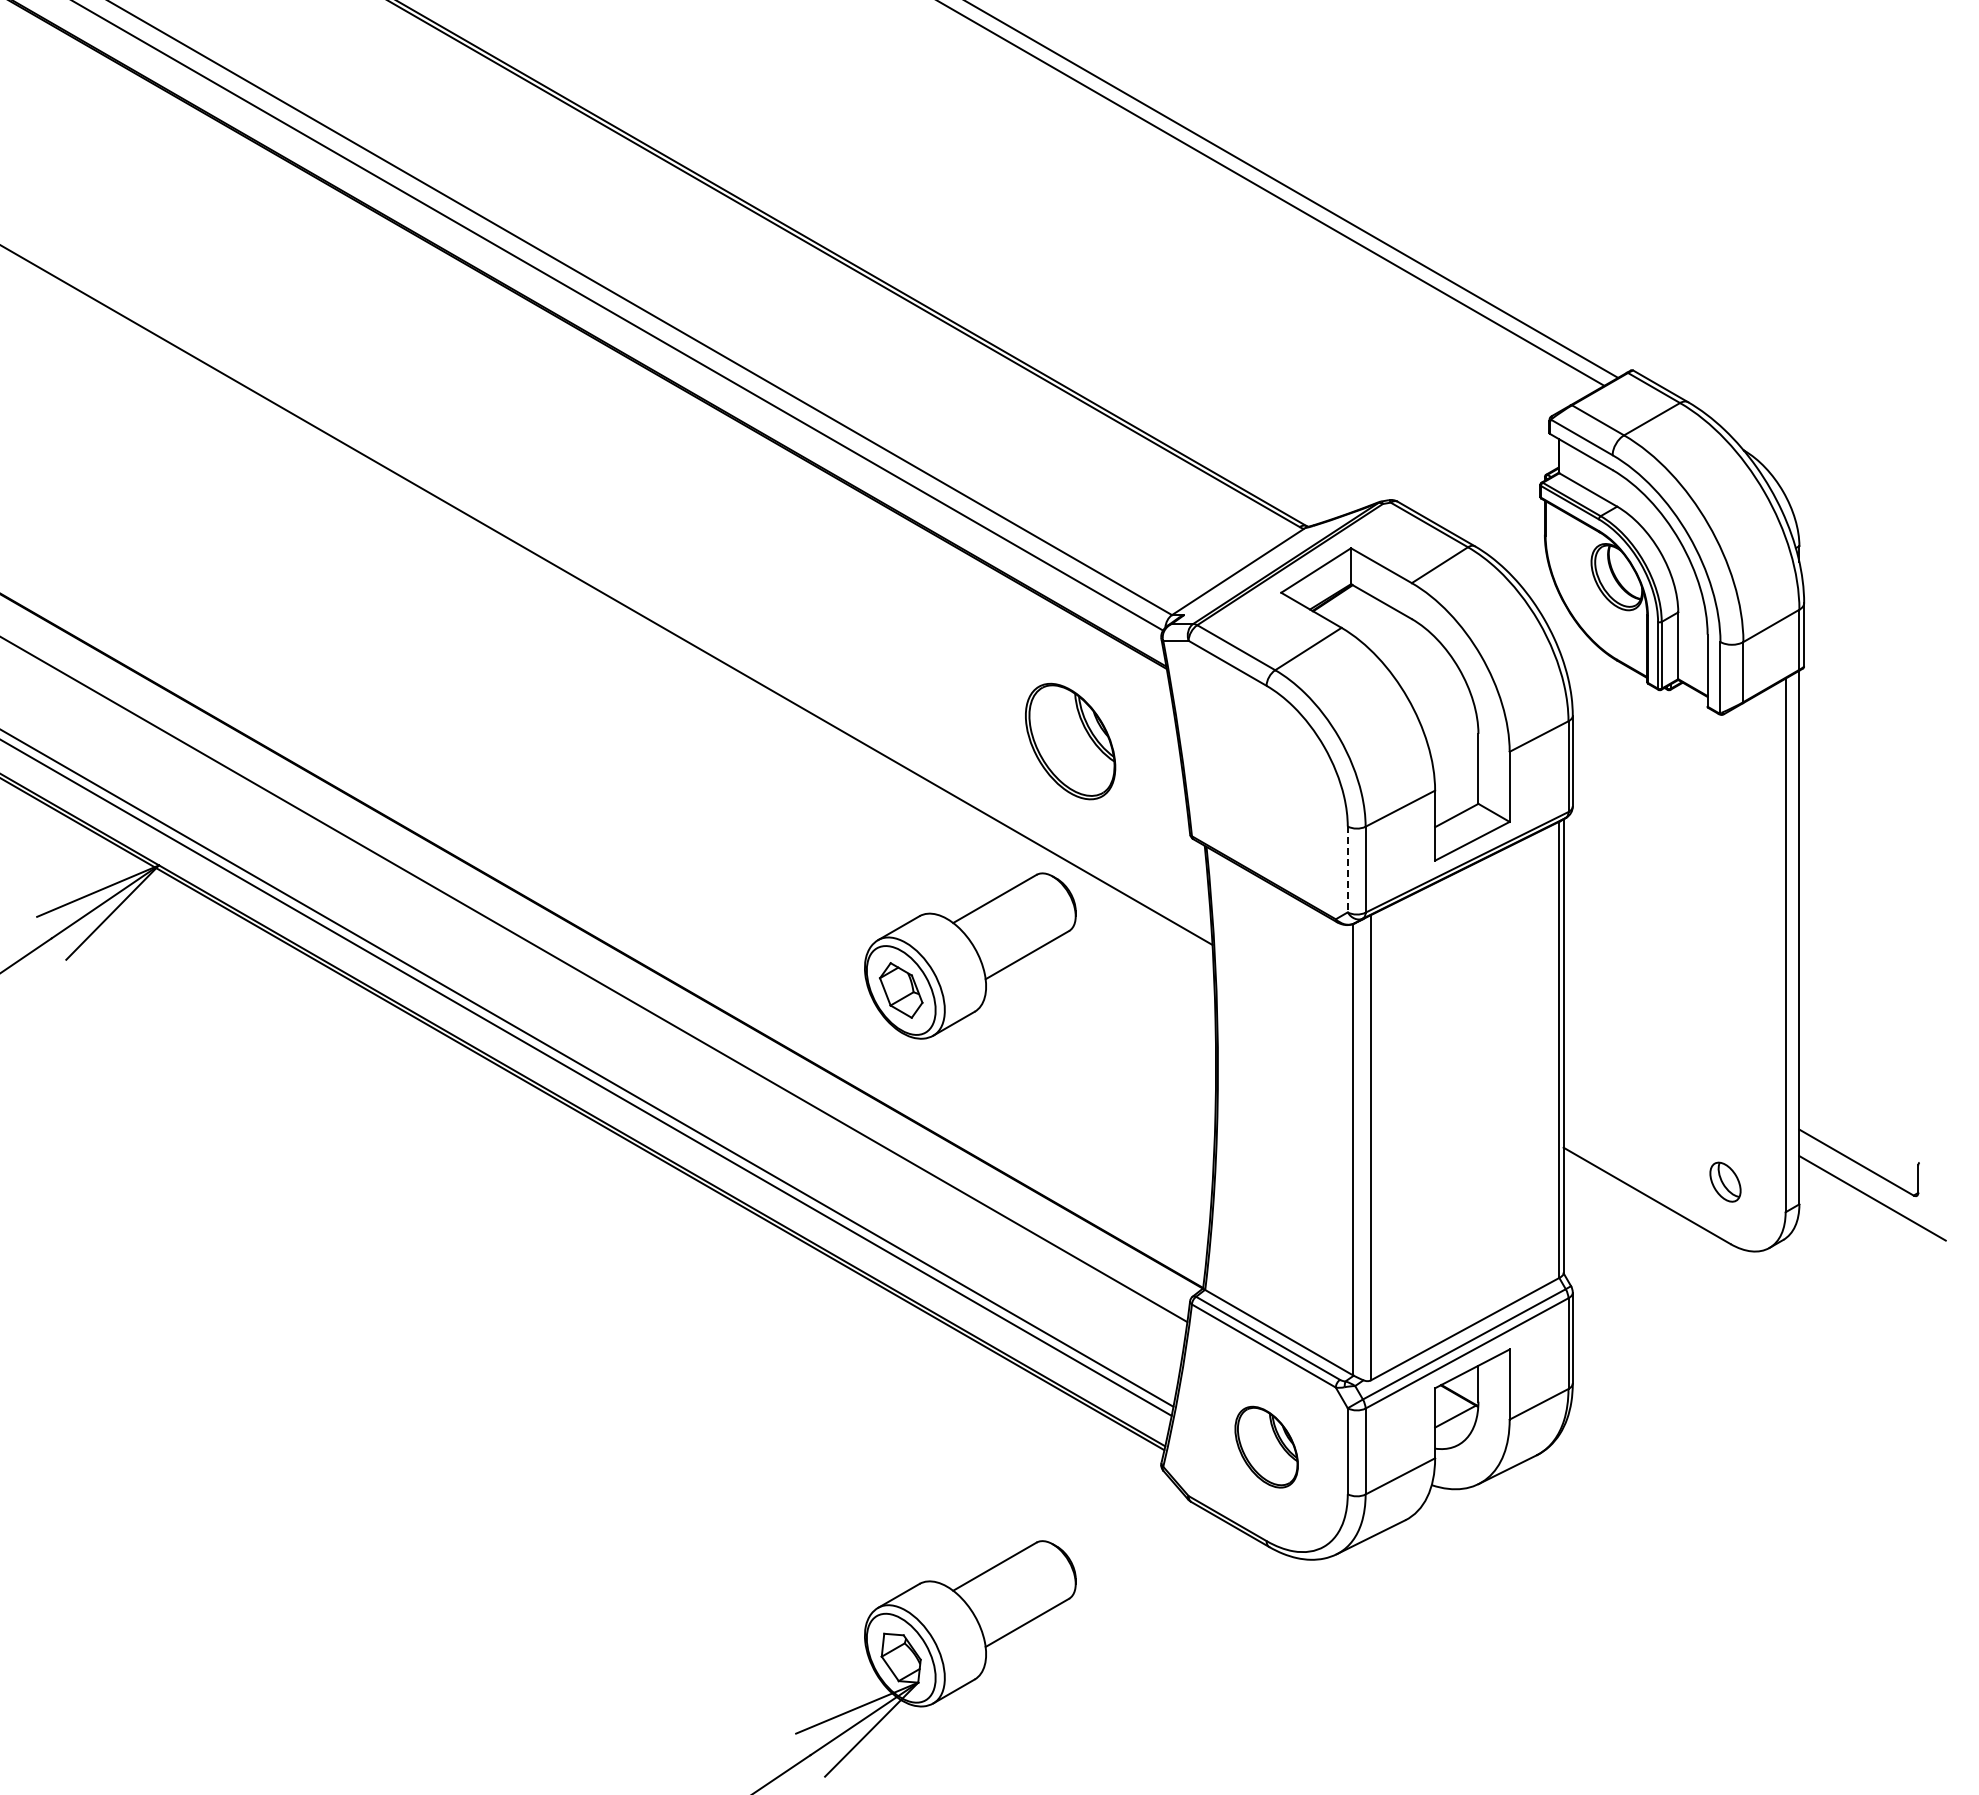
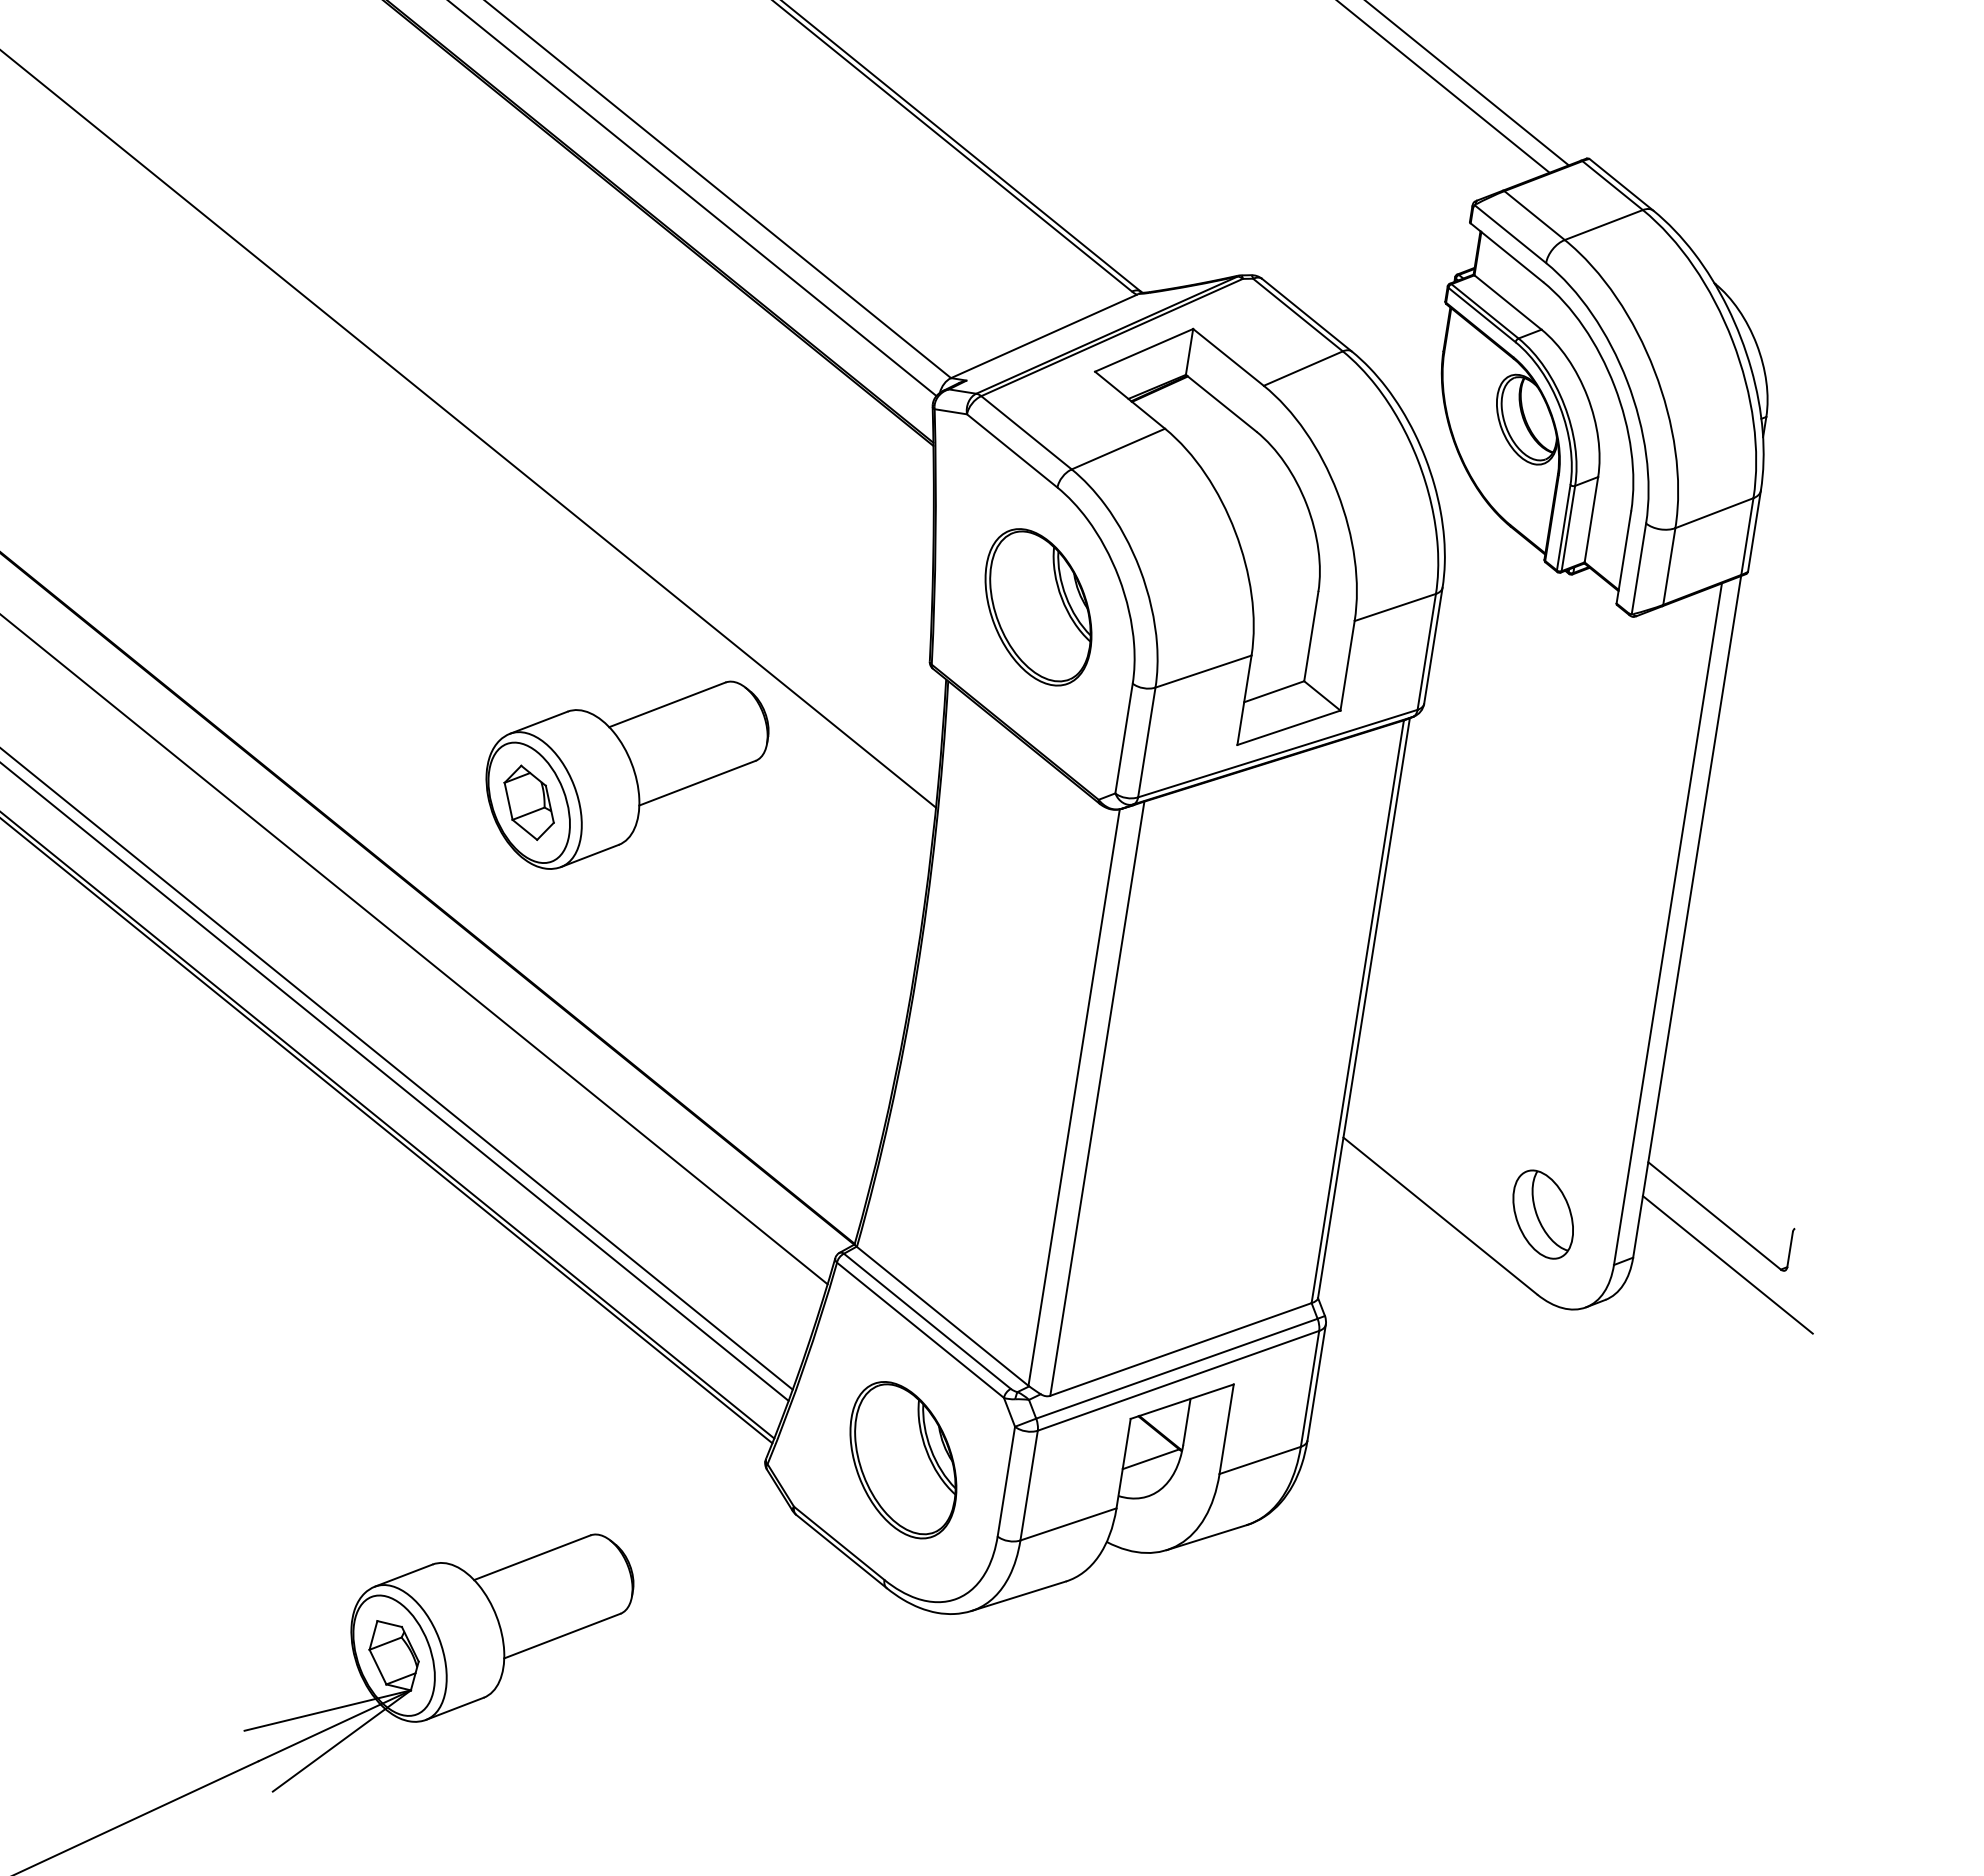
part: (1070, 741) -> (1038, 607), moved
line: (1347, 869) -> (1123, 738), dashed -> solid
part: (1725, 1181) -> (1543, 1213), size x1.67
part: (1266, 1446) -> (903, 1459), size x1.43

